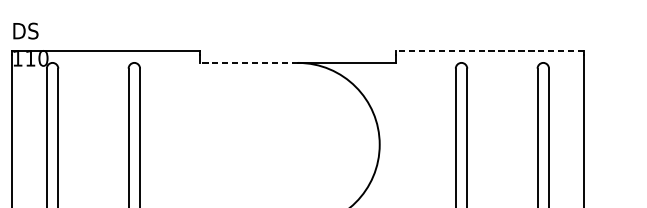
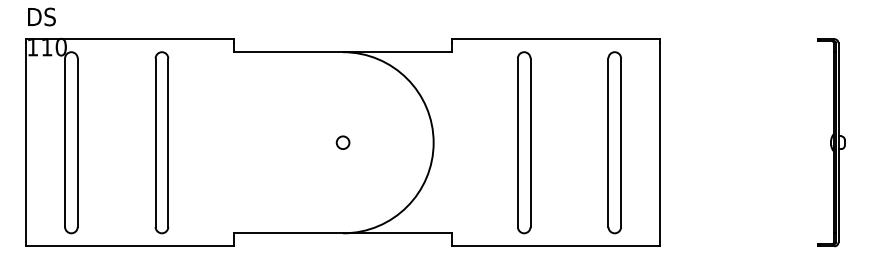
line: (489, 51) -> (555, 39), dashed -> solid
line: (248, 63) -> (288, 52), dashed -> solid
circle: (297, 144) -> (342, 142), added

